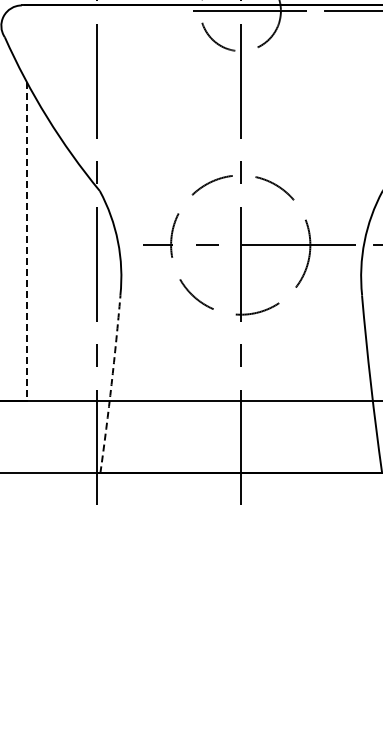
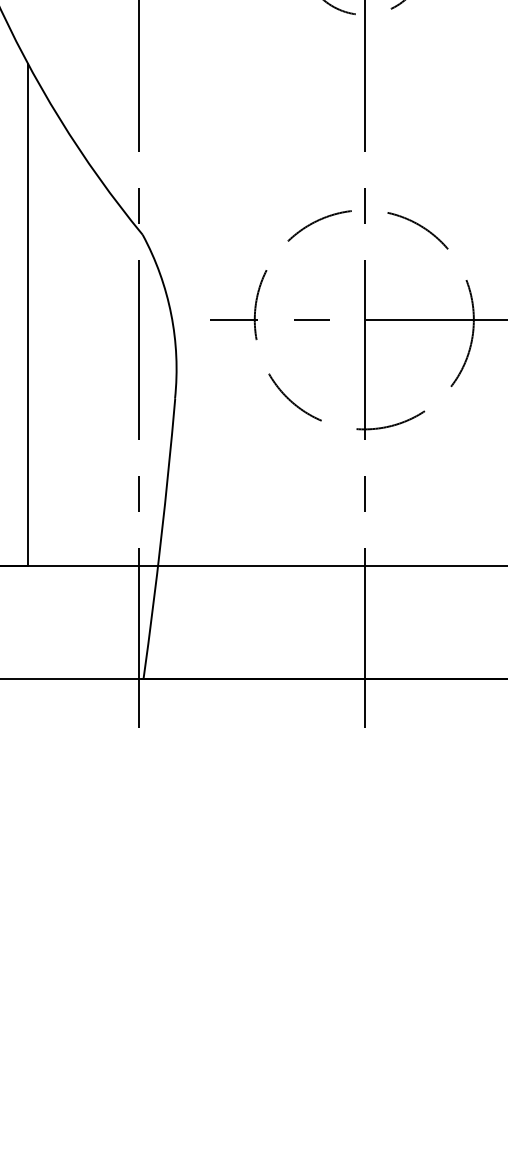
line: (26, 241) -> (27, 314), dashed -> solid
arc: (111, 384) -> (161, 539), dashed -> solid

